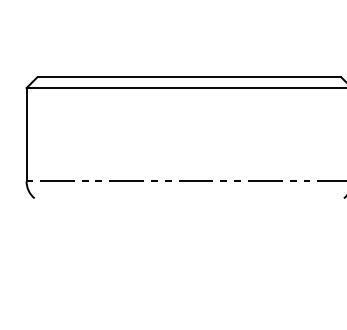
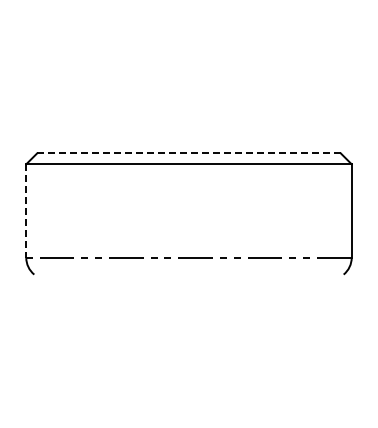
line: (188, 77) -> (188, 153), solid -> dashed
line: (26, 134) -> (26, 210), solid -> dashed

